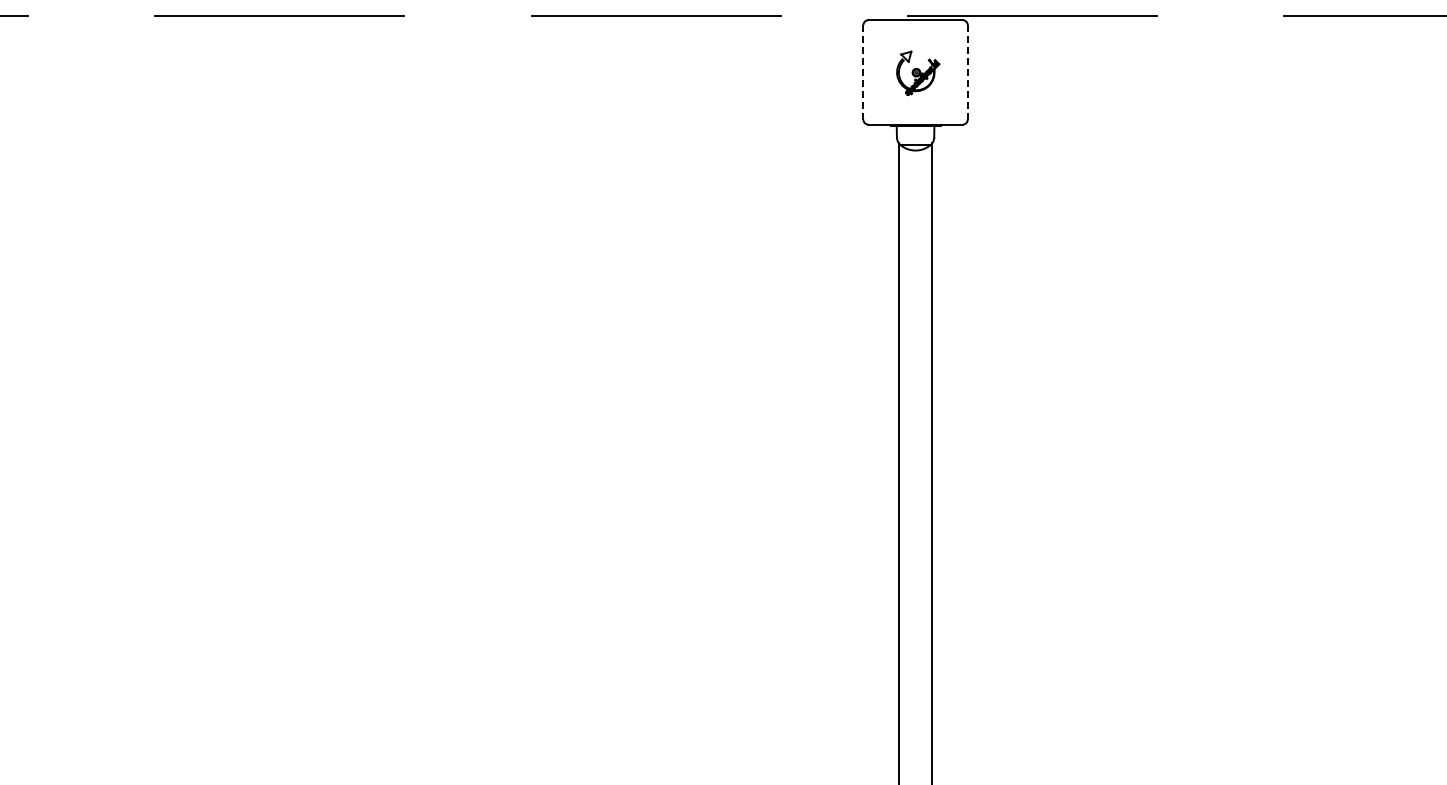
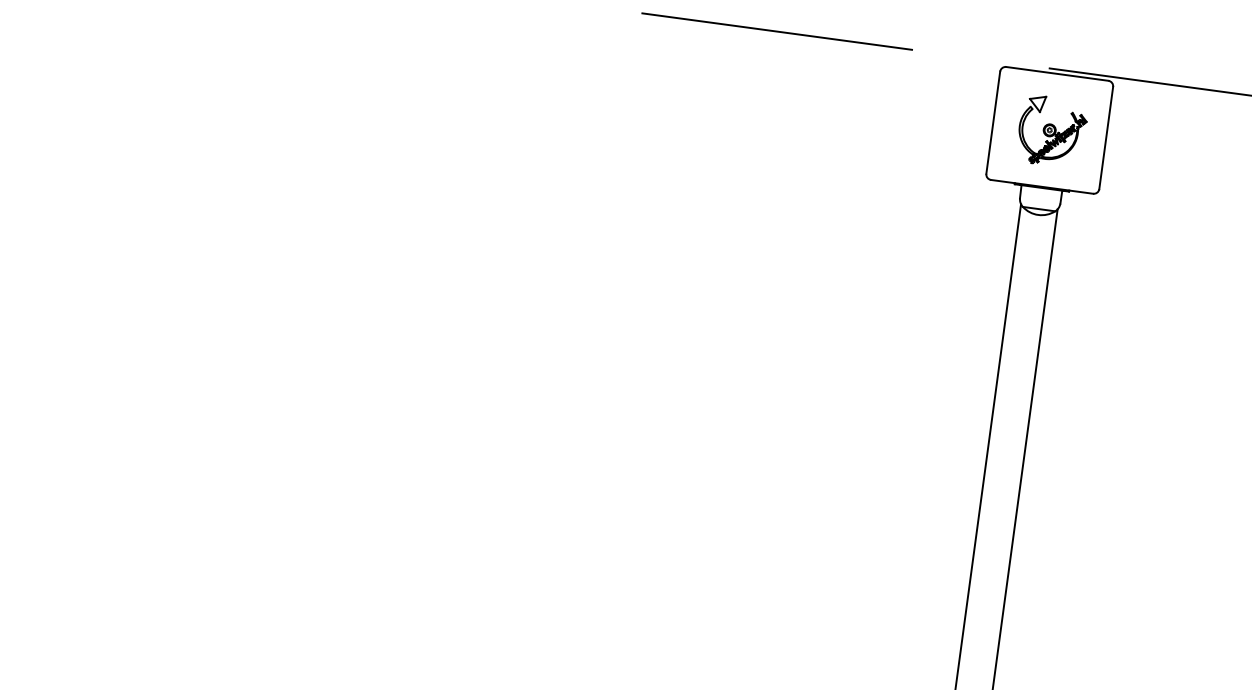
line: (863, 71) -> (993, 121), dashed -> solid
line: (967, 72) -> (1105, 138), dashed -> solid
part: (918, 73) -> (1052, 132), size x1.43

